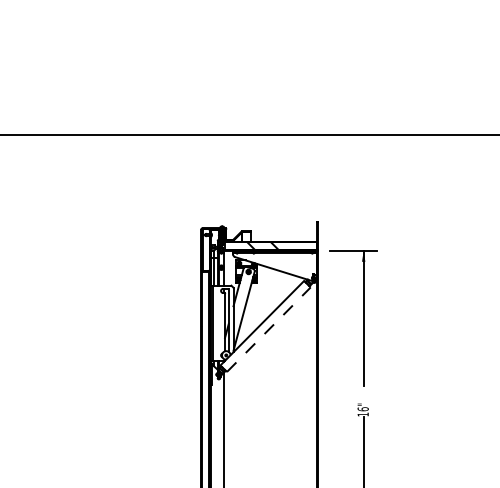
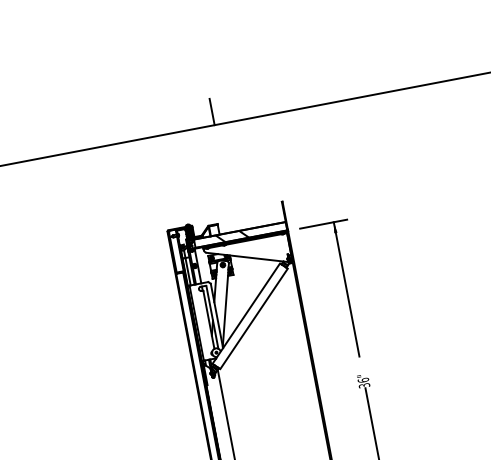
line: (266, 121) -> (212, 111), added
line: (269, 329) -> (254, 318), dashed -> solid
text: (362, 414) -> (363, 385), 16" -> 36"

